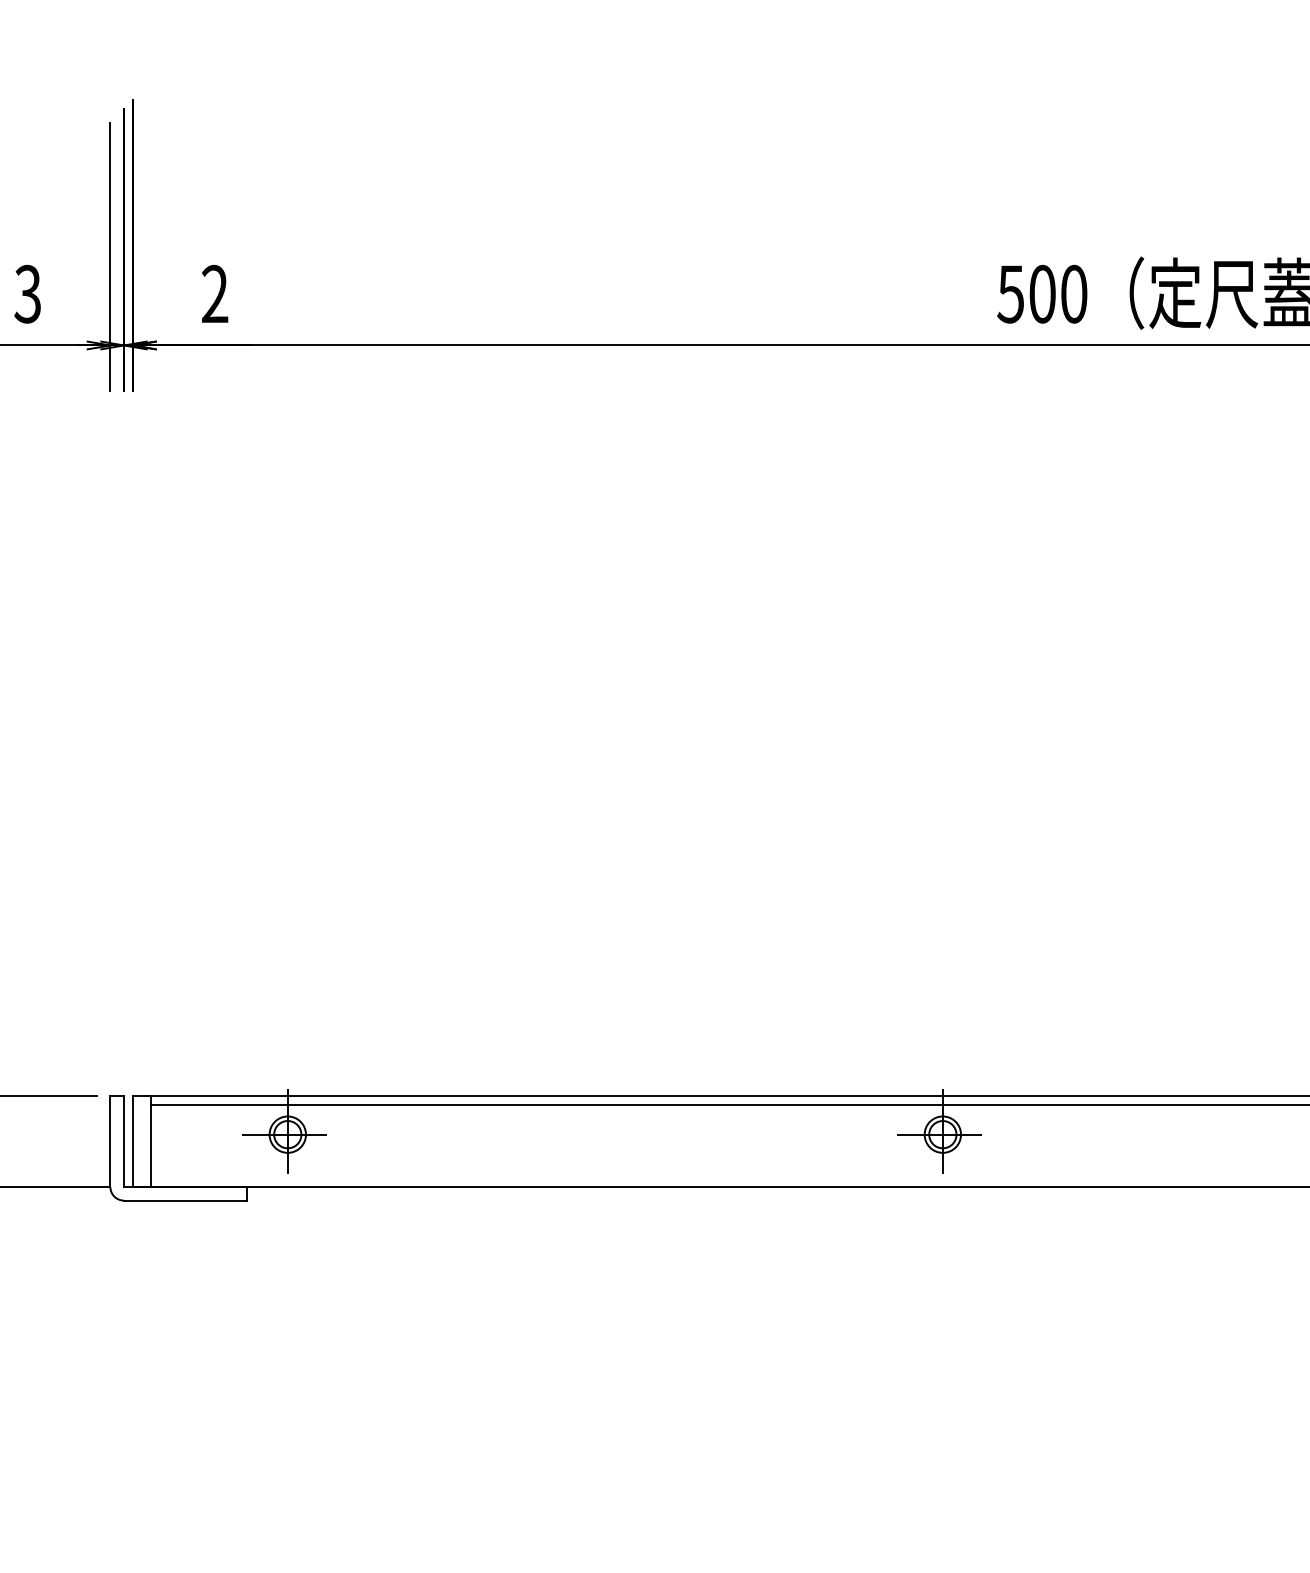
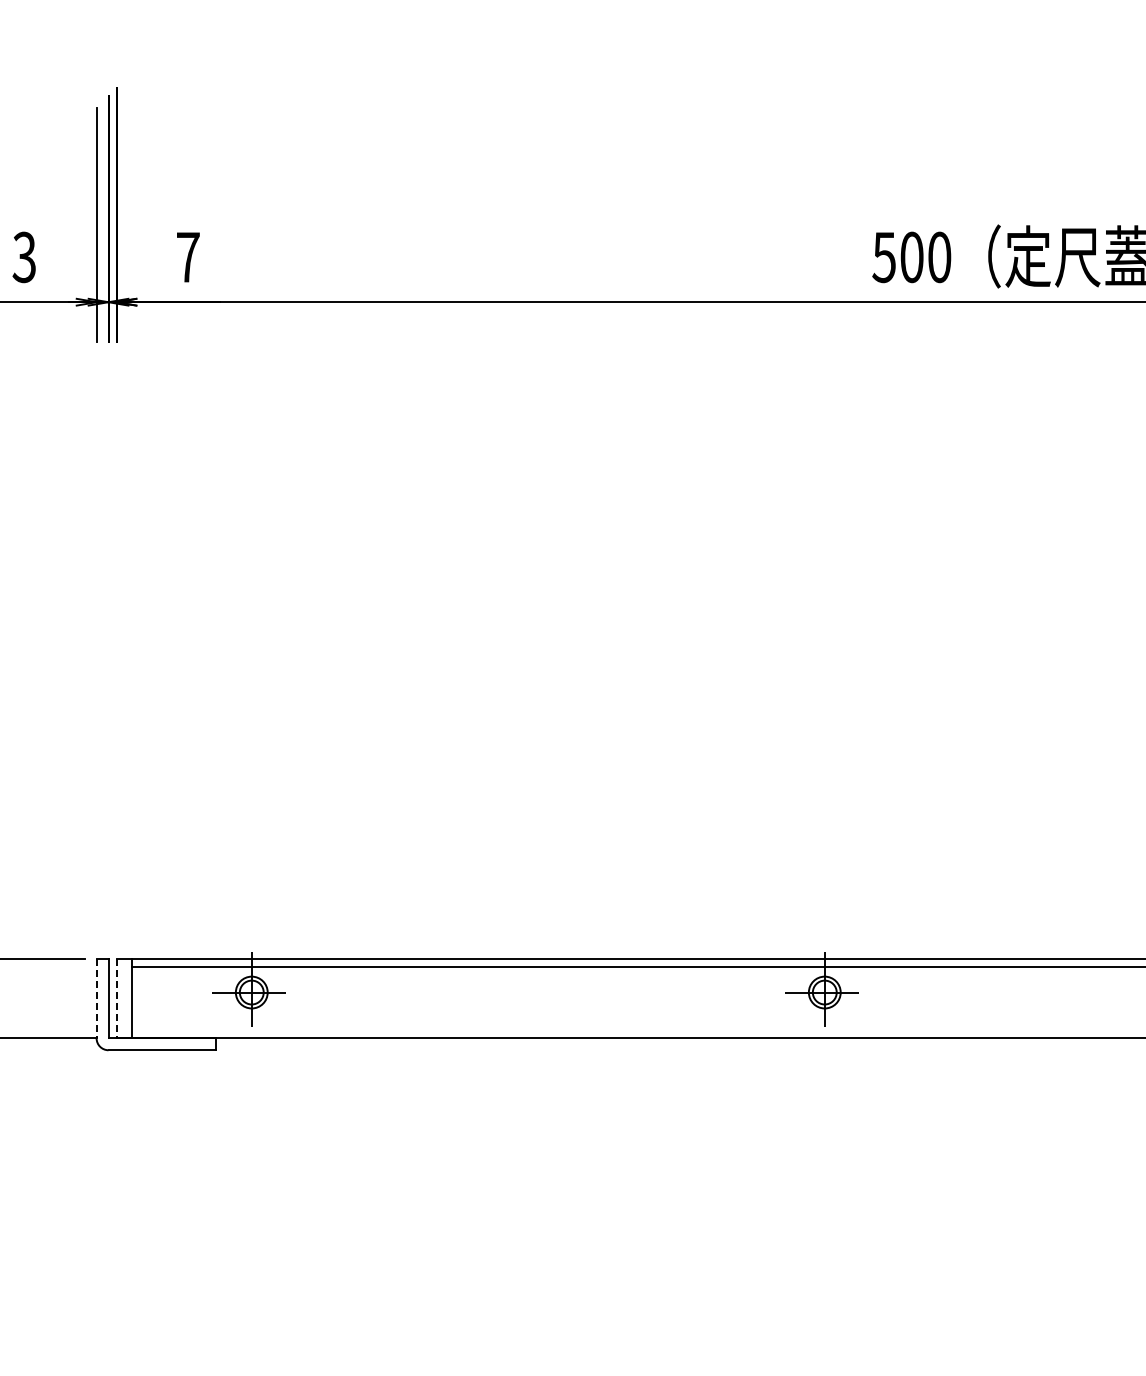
text: (214, 293) -> (187, 256), 2 -> 7
line: (110, 1141) -> (96, 998), solid -> dashed
line: (133, 1141) -> (116, 998), solid -> dashed

